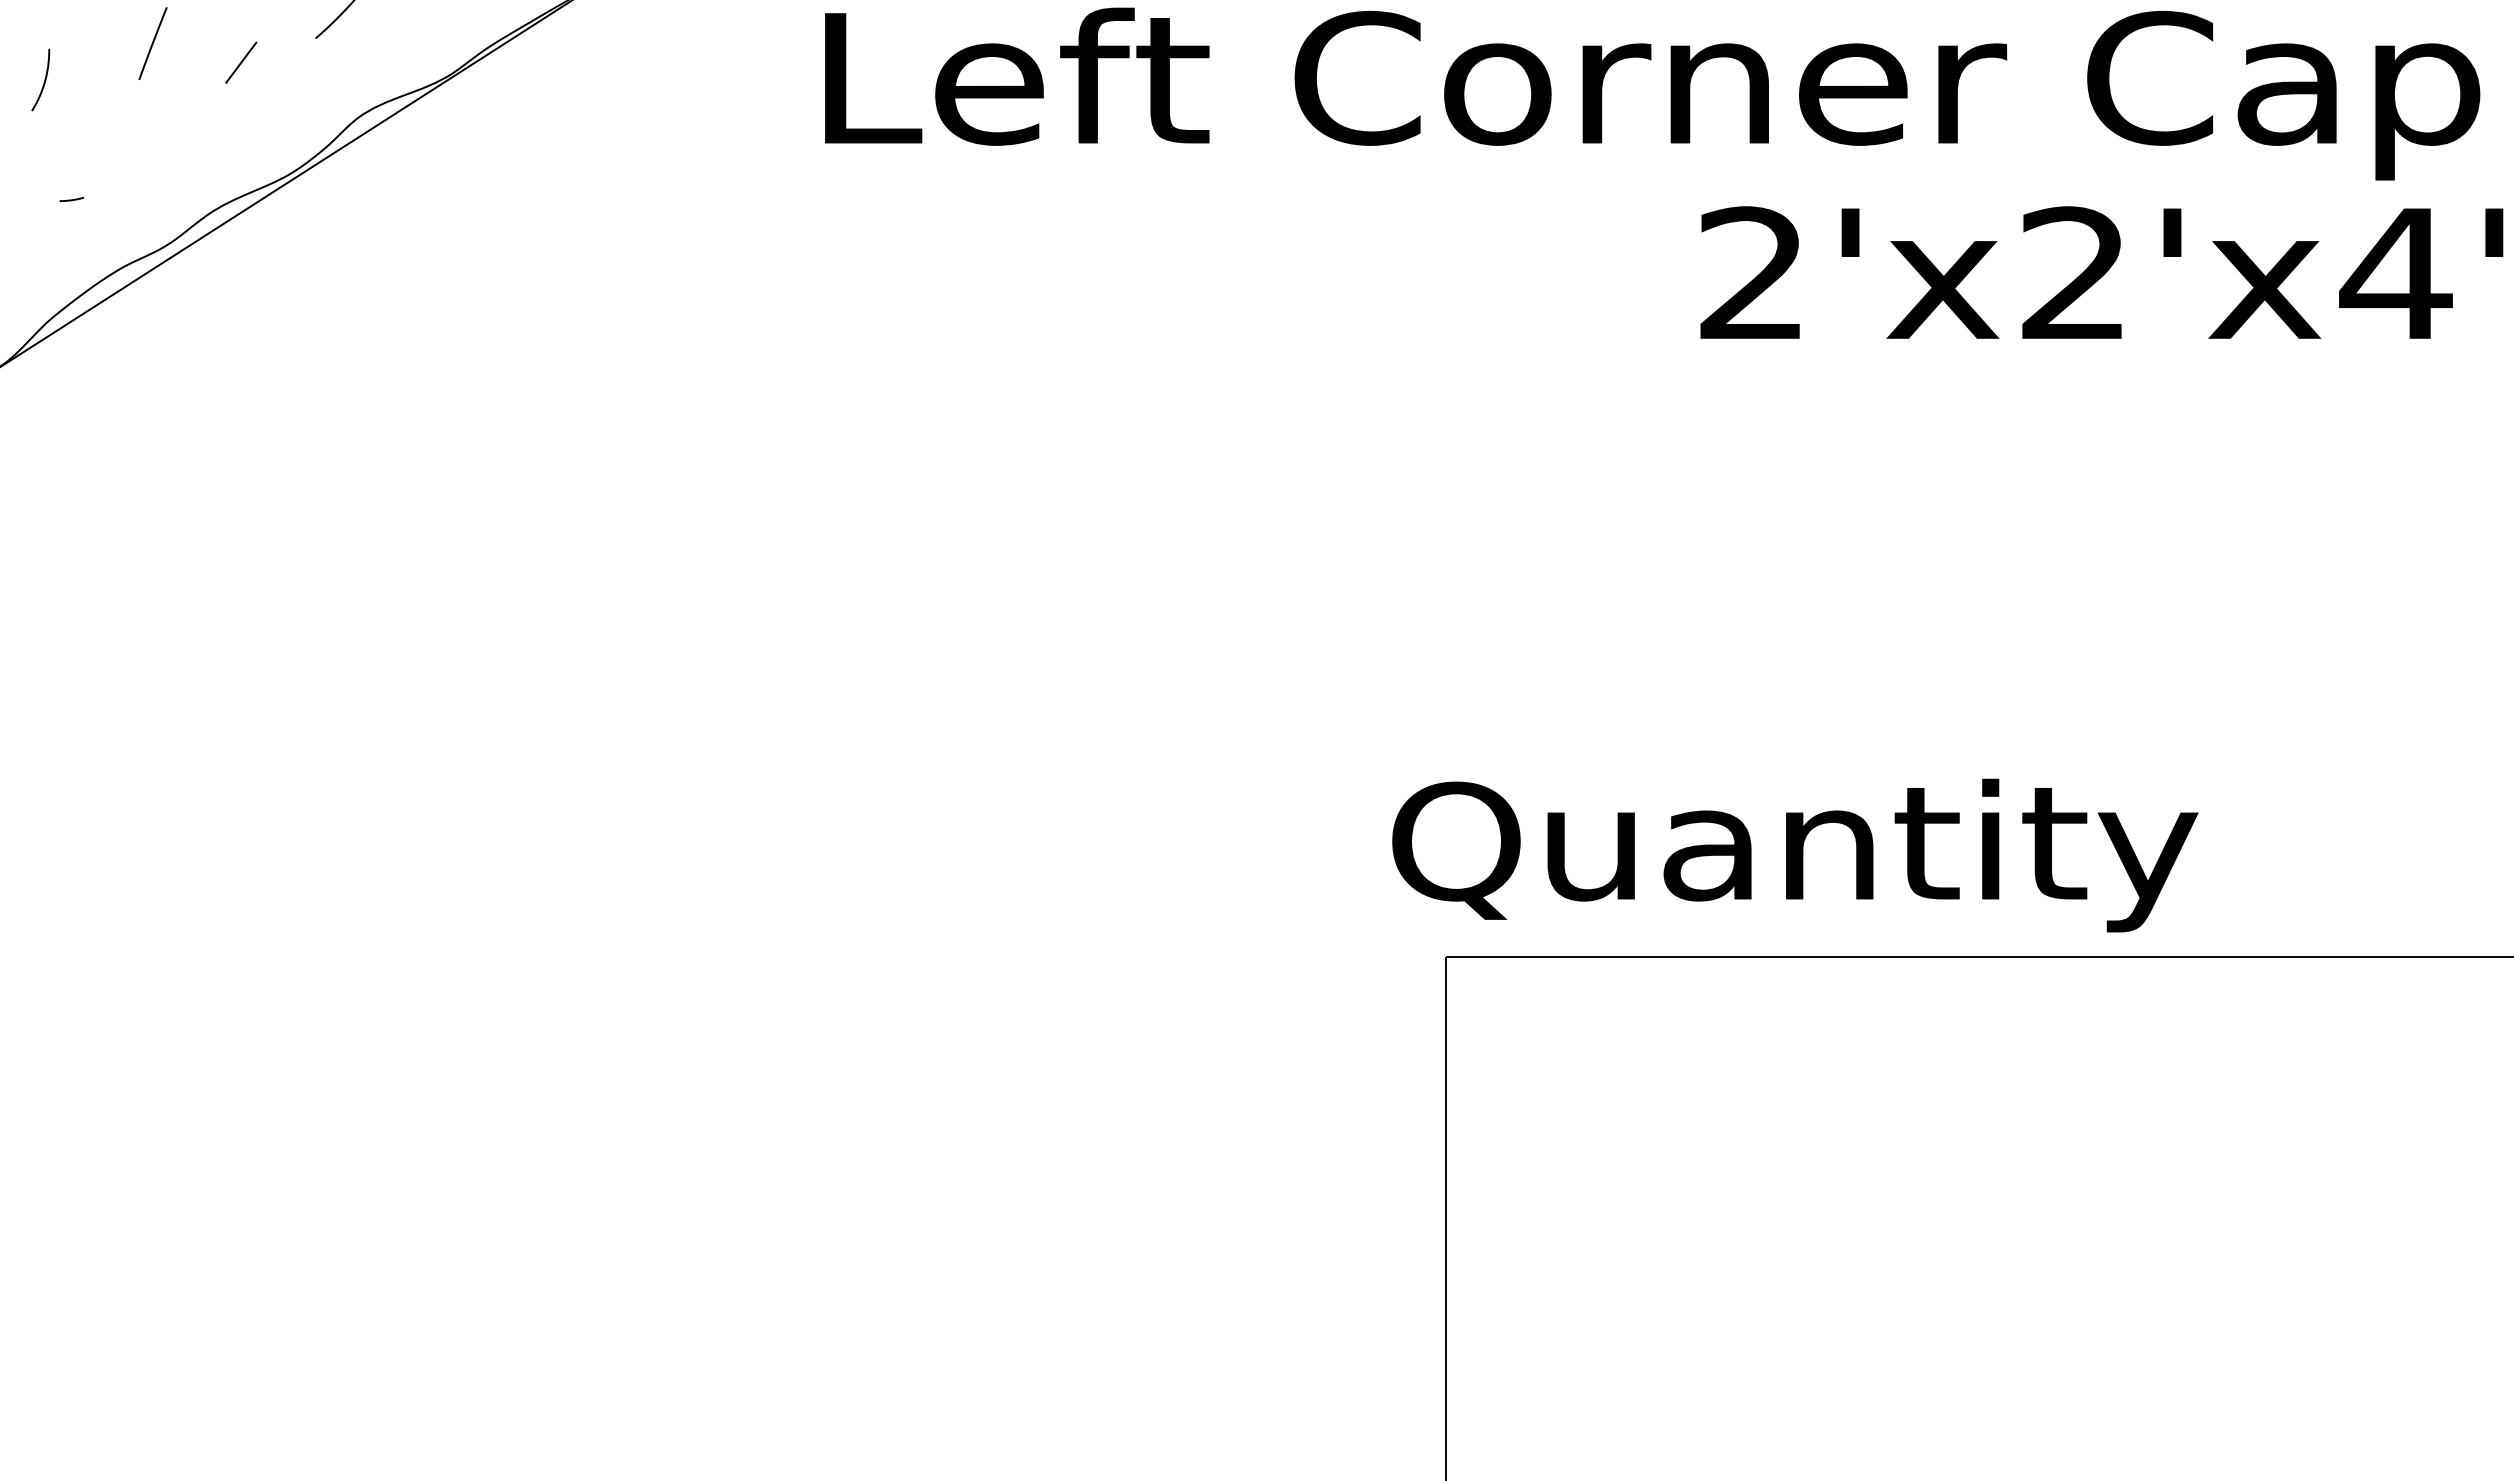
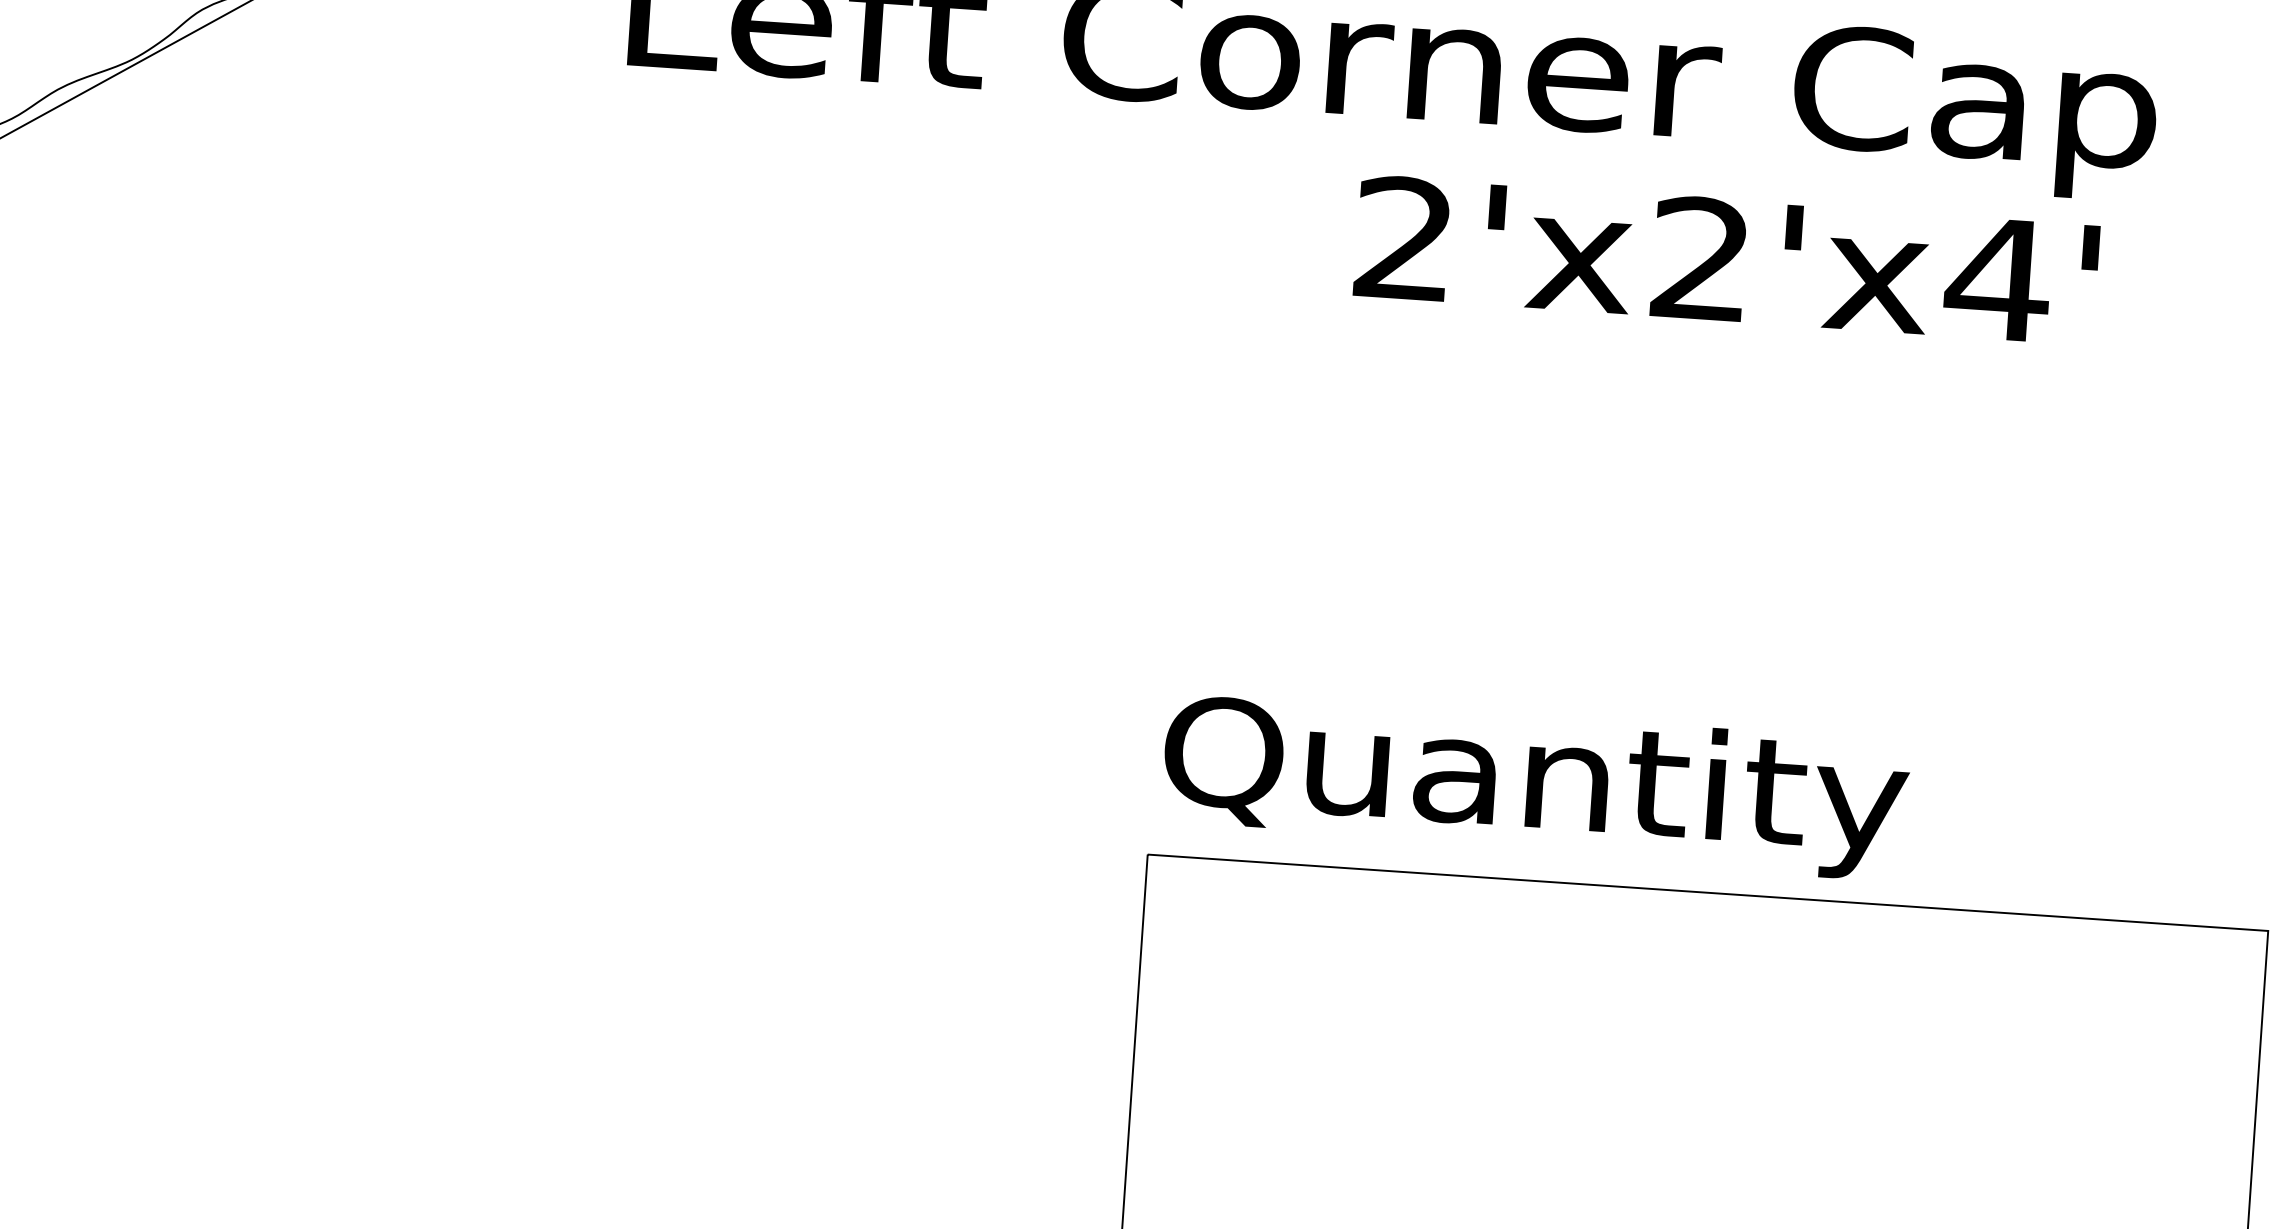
text: (2101, 272) -> (1726, 259), moved
text: (1795, 855) -> (1535, 786), moved

